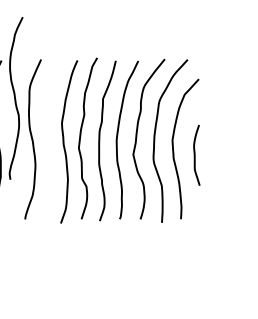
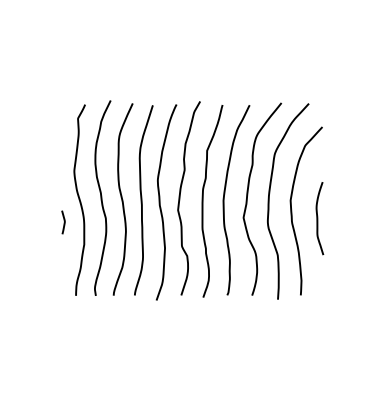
curve: (15, 97) -> (102, 197), moved
curve: (49, 140) -> (142, 200), added

